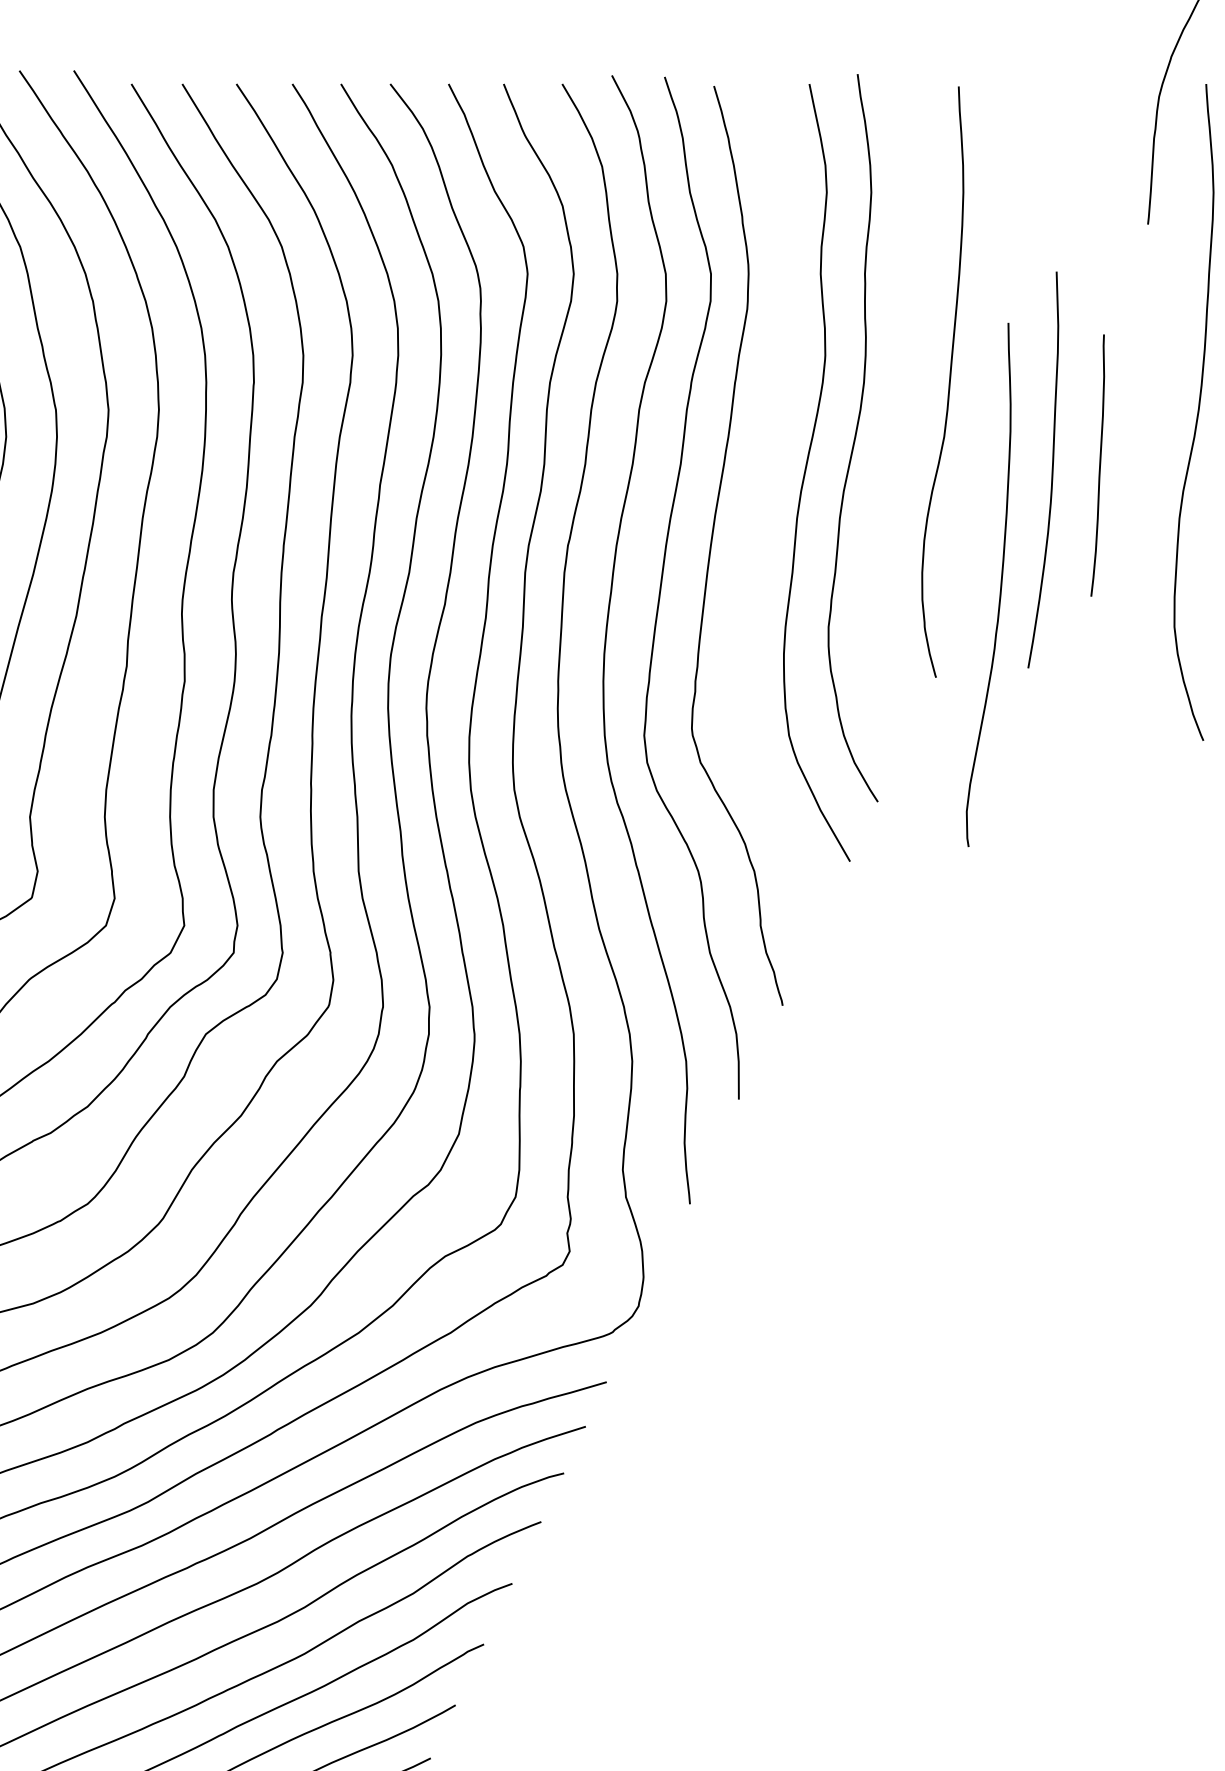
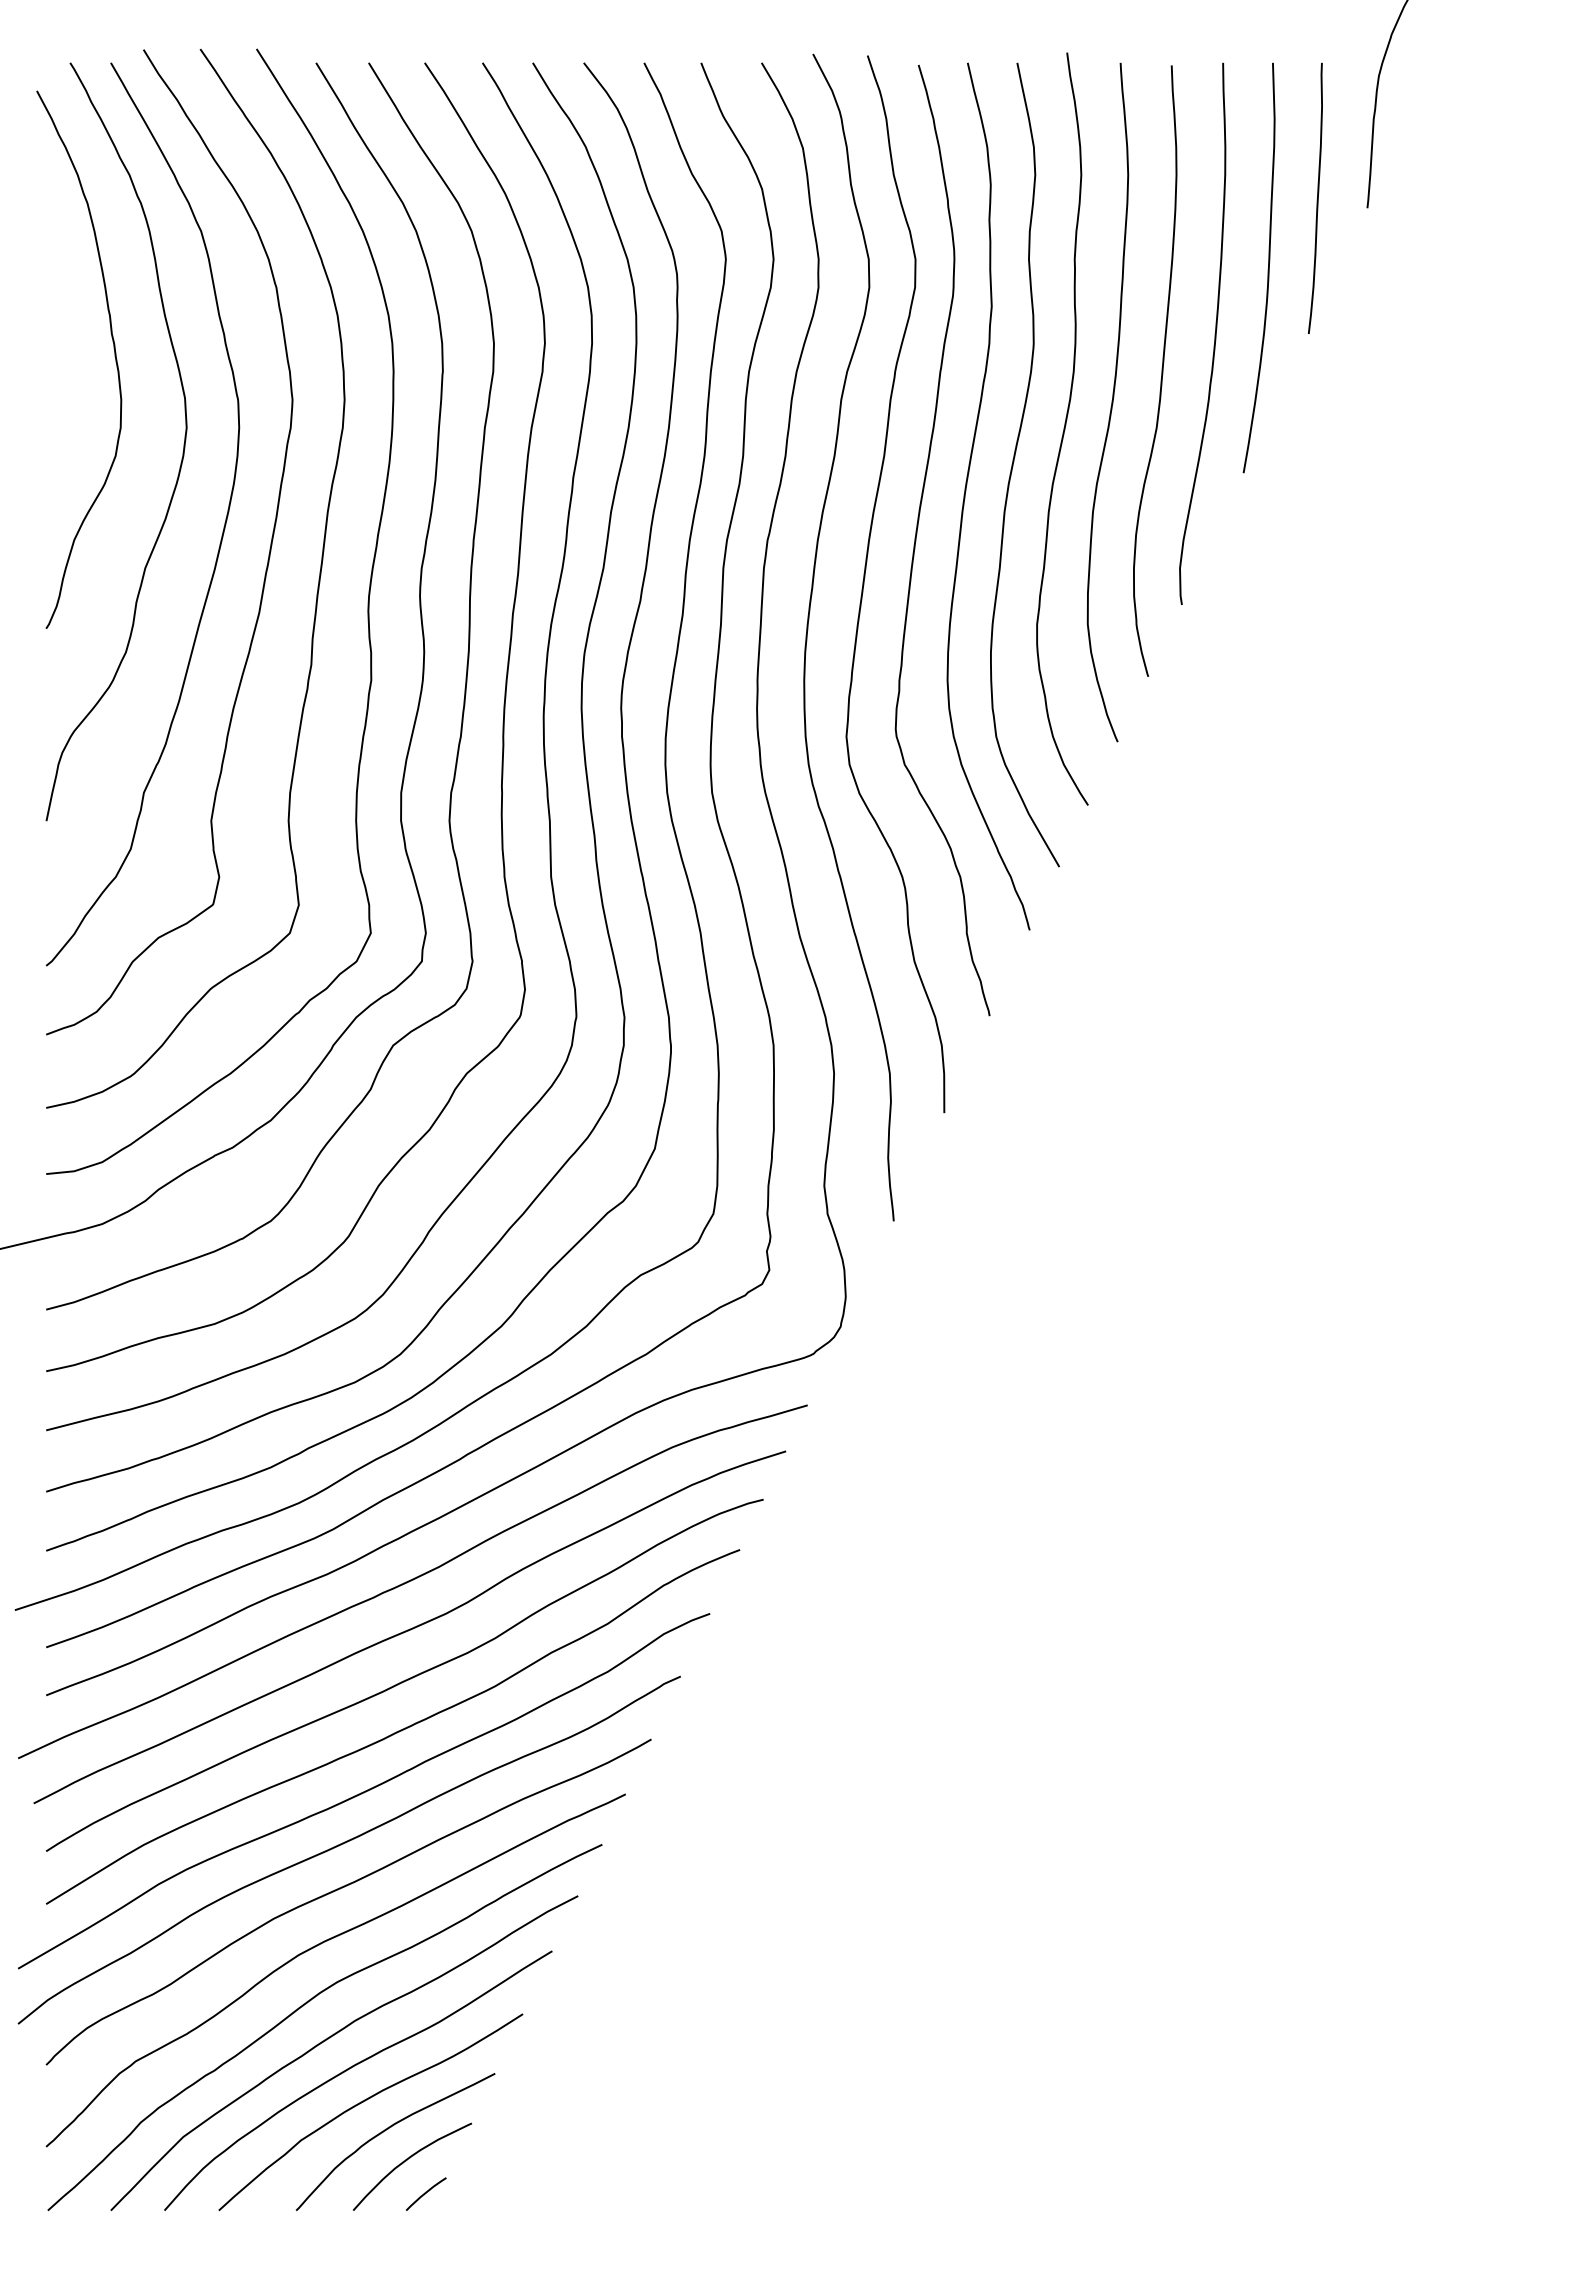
curve: (1197, 412) -> (1111, 402), moved
curve: (1098, 466) -> (1316, 199), moved
curve: (1051, 471) -> (1267, 269), moved
curve: (760, 498) -> (966, 491), added
curve: (1000, 584) -> (1214, 333), moved

